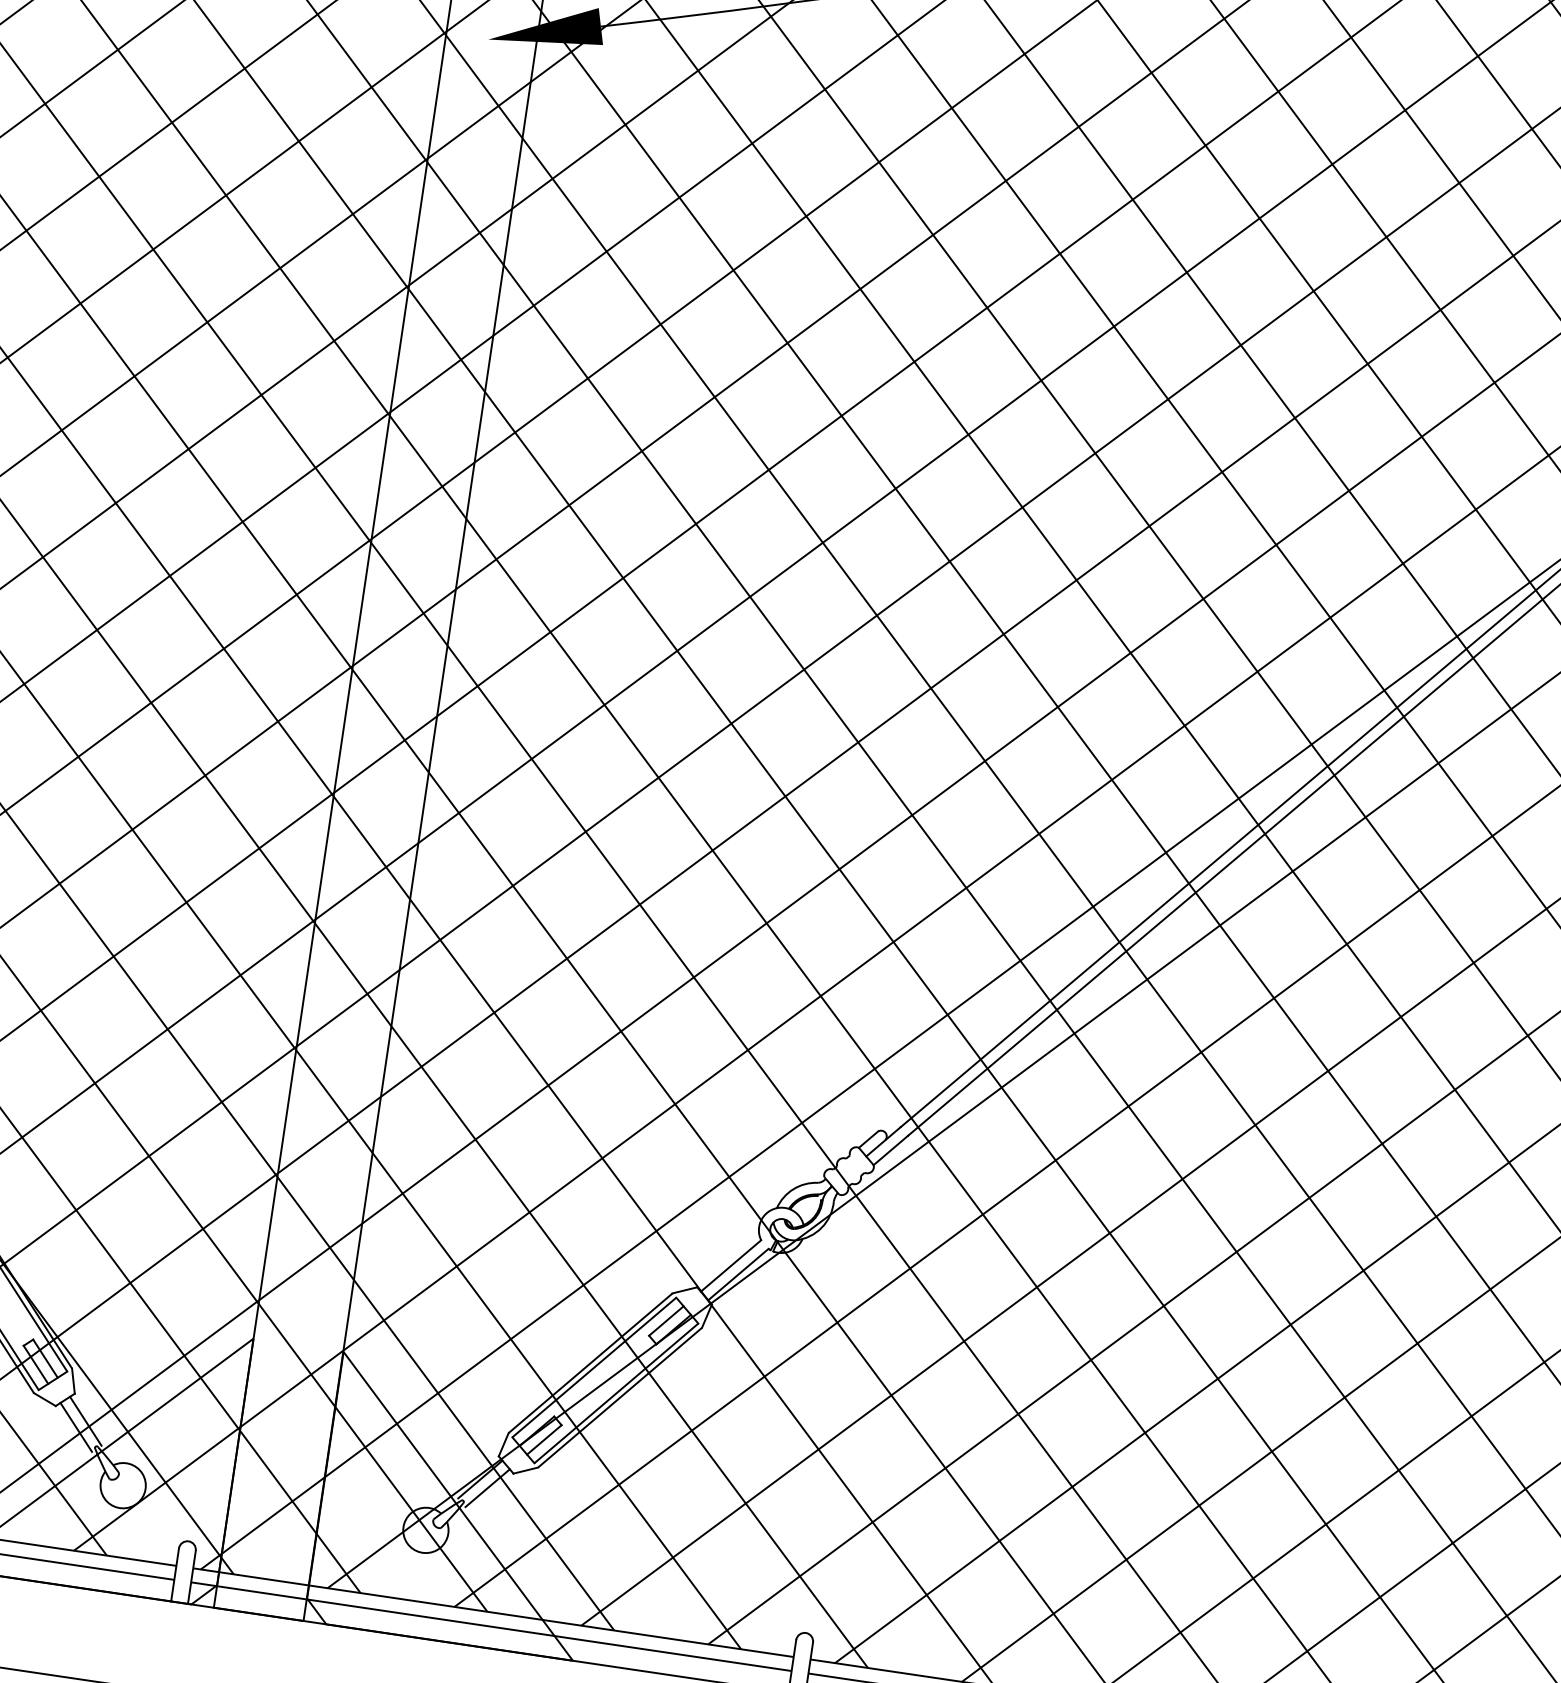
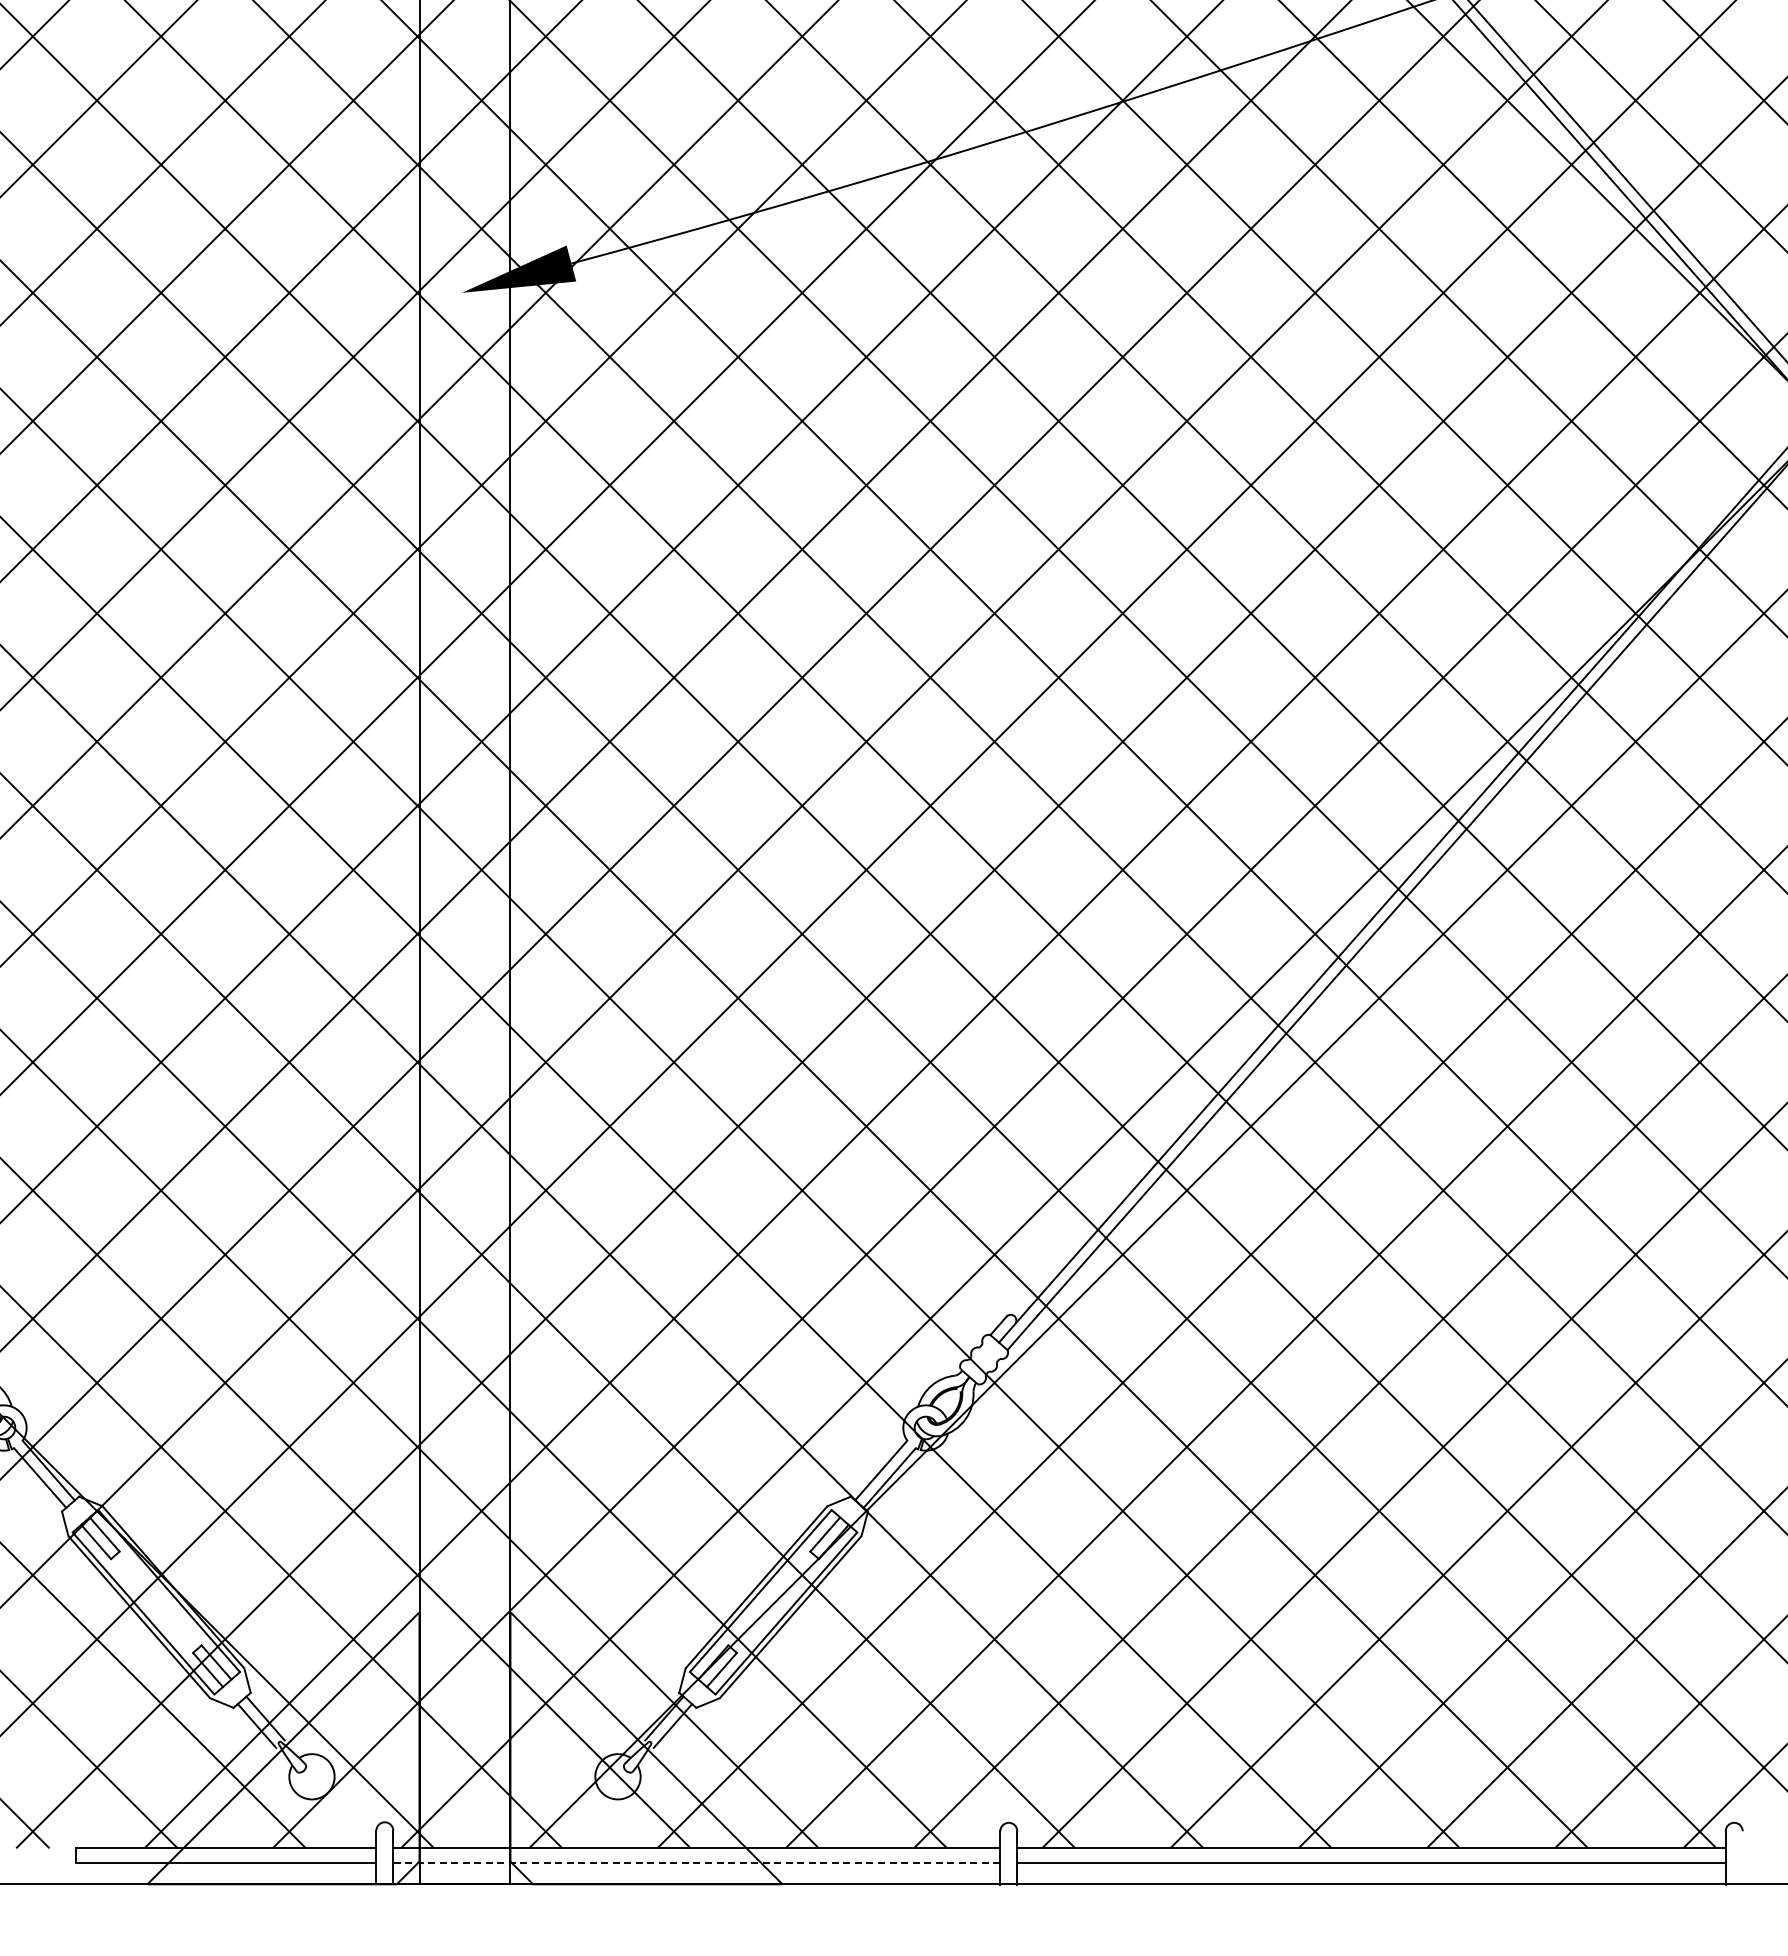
line: (491, 1626) -> (696, 1862), solid -> dashed

